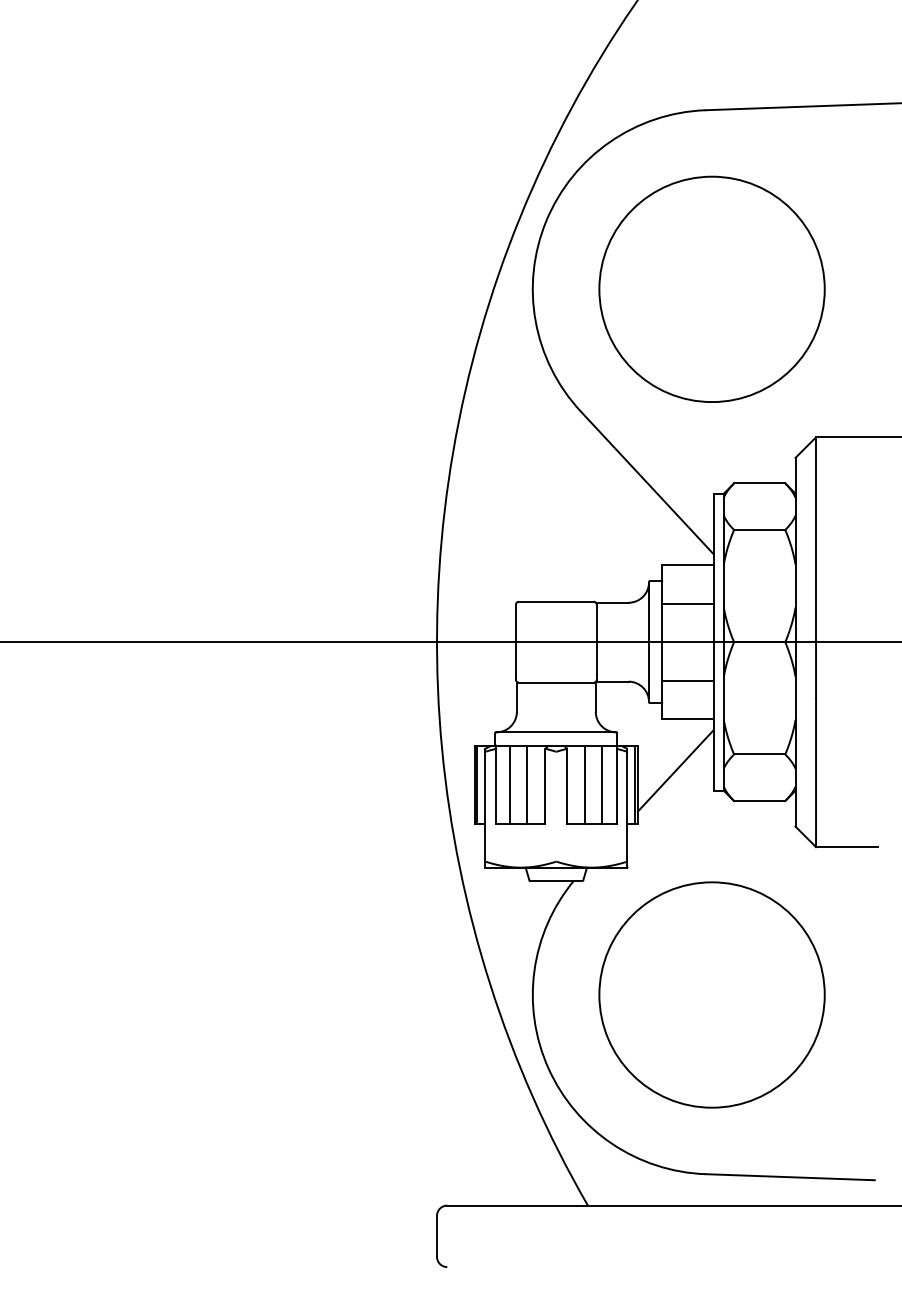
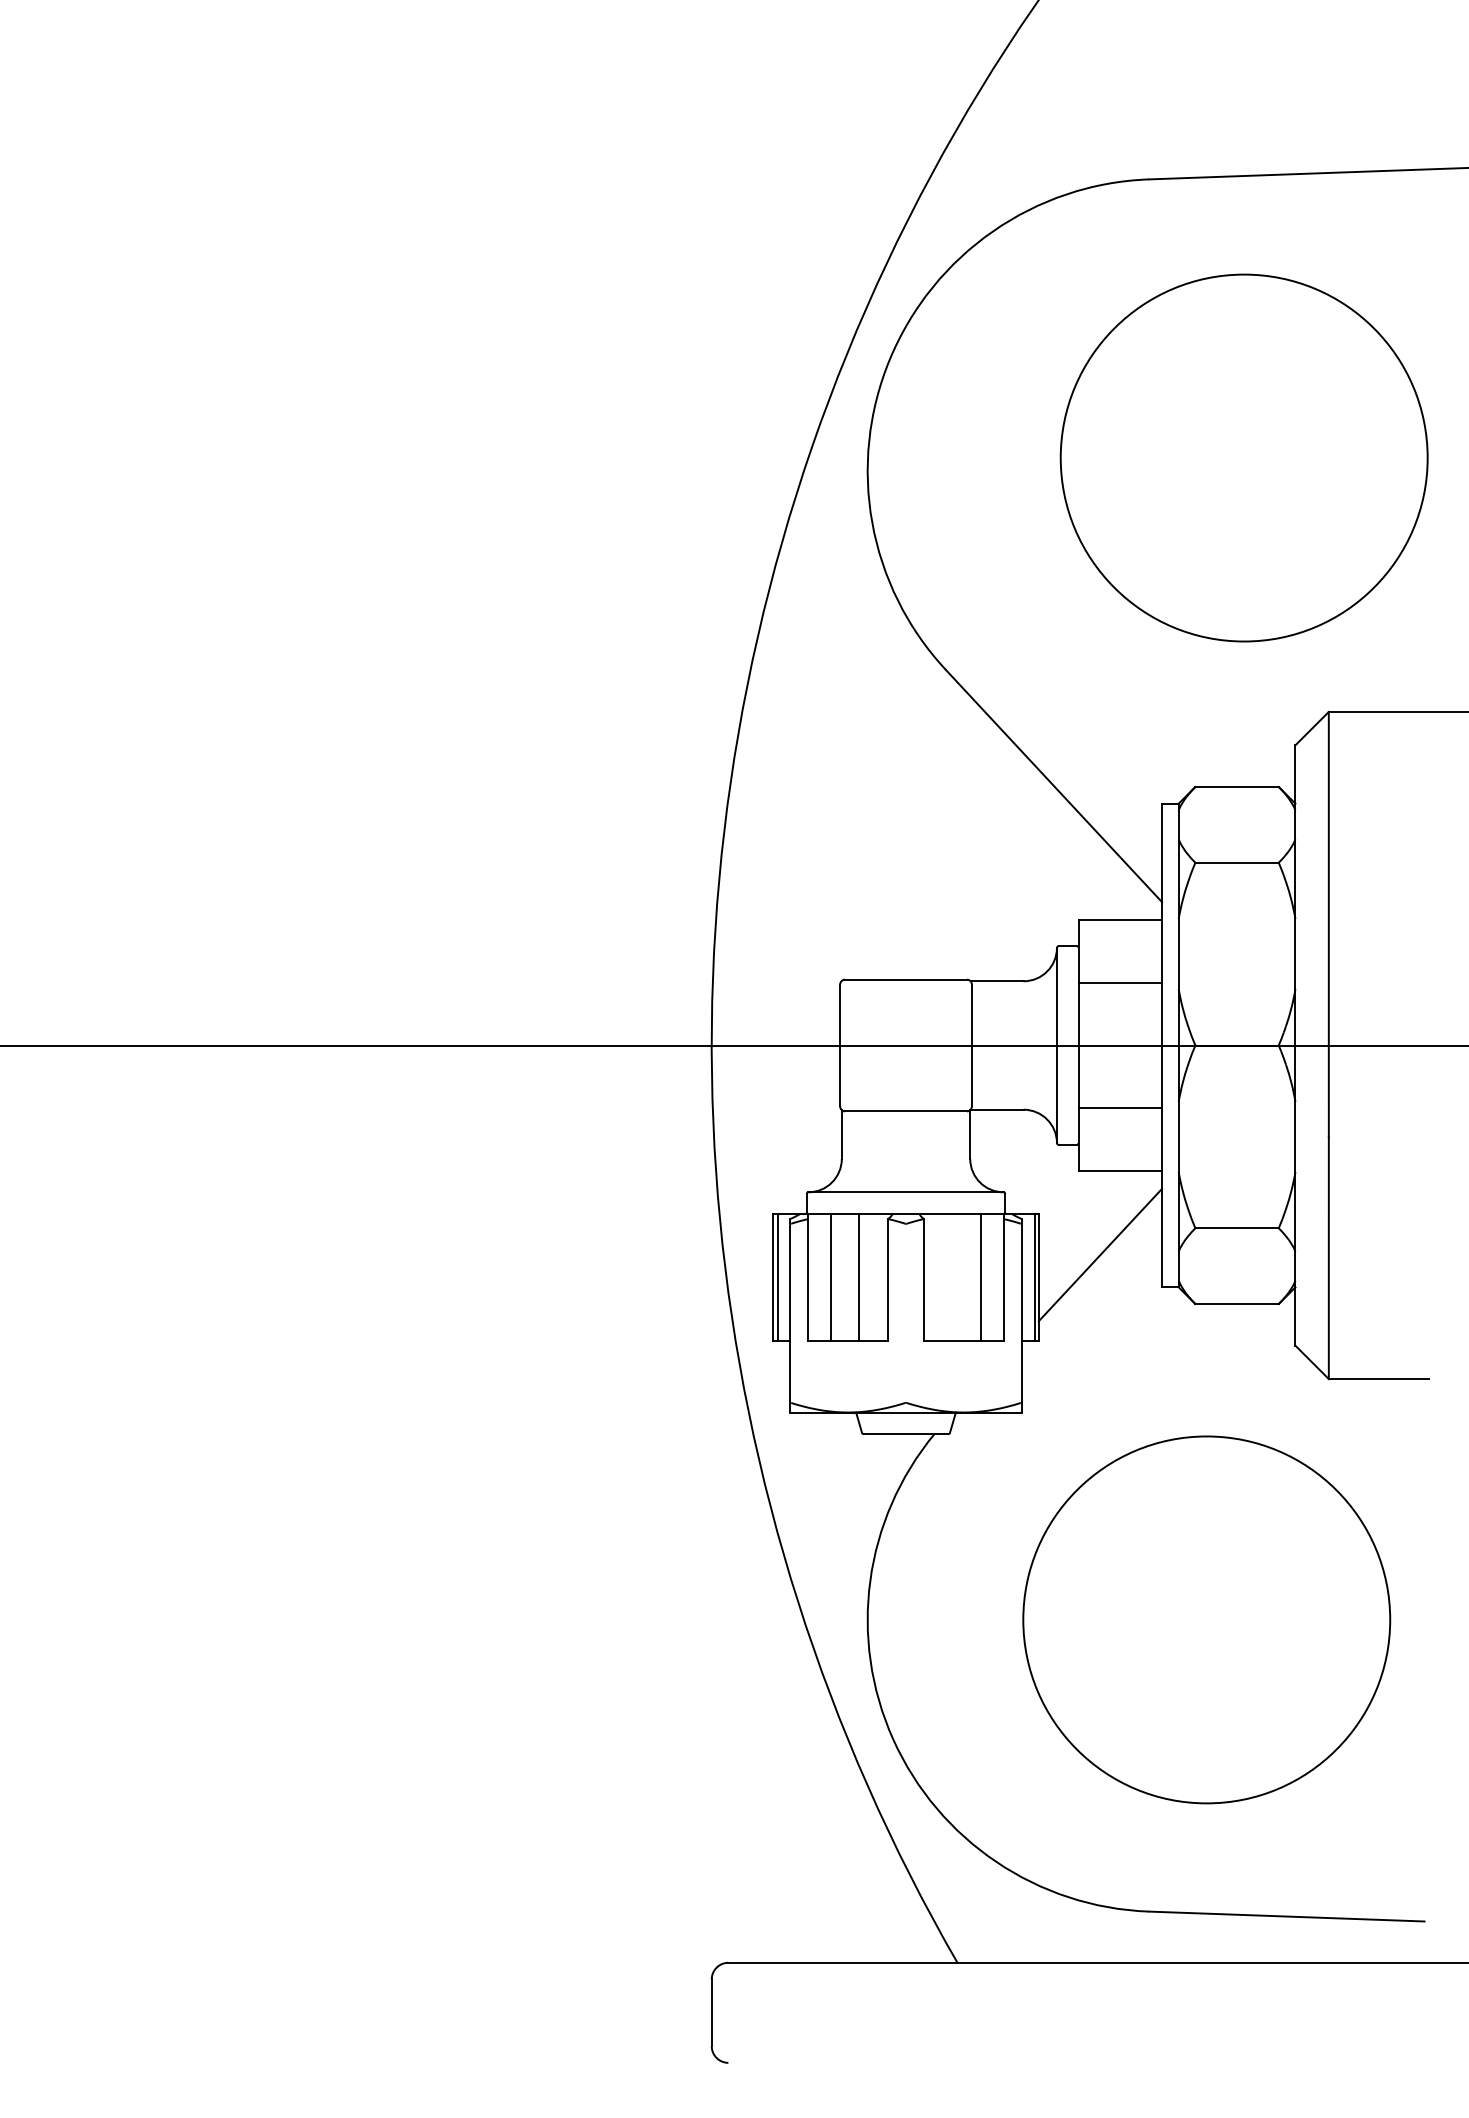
circle: (711, 288) -> (1243, 456), moved
line: (585, 784) -> (953, 1277), removed
circle: (711, 994) -> (1205, 1619), moved

